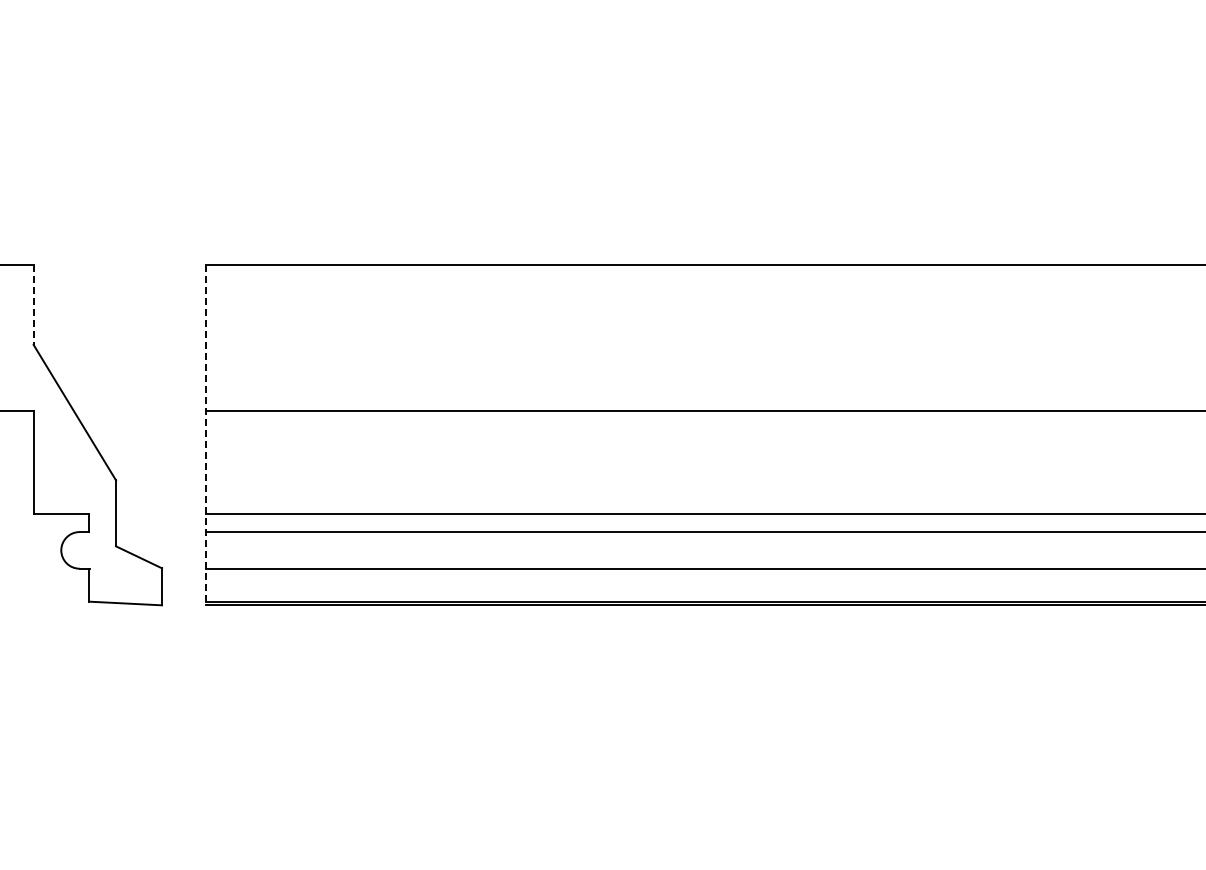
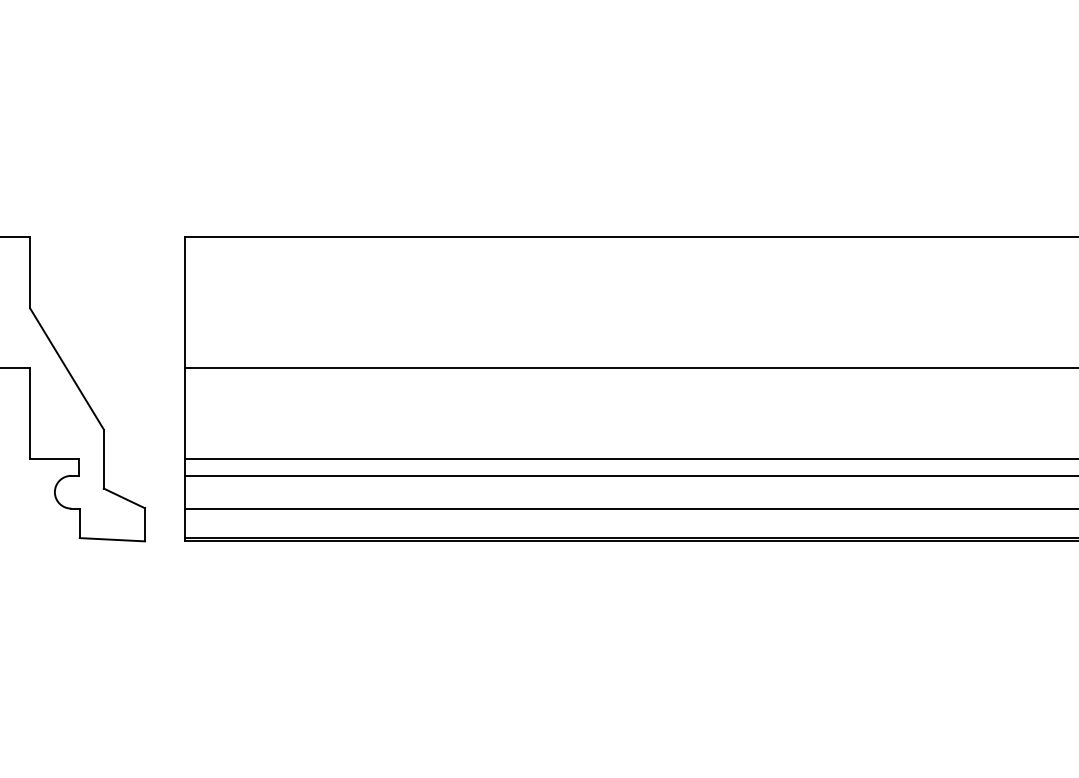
line: (33, 305) -> (30, 273), dashed -> solid
line: (206, 435) -> (184, 389), dashed -> solid

